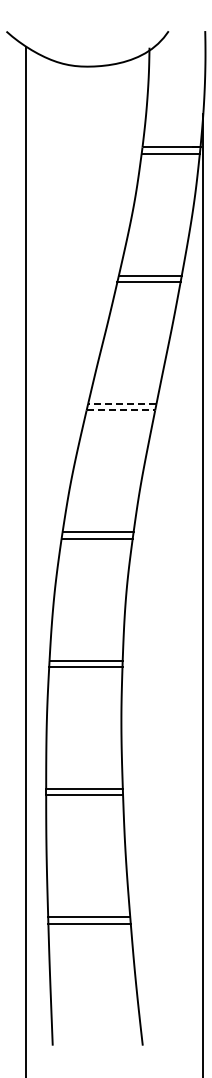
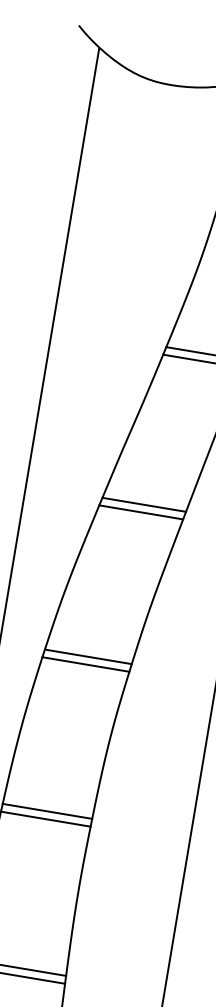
line: (121, 404) -> (143, 505), dashed -> solid
line: (121, 410) -> (141, 512), dashed -> solid

